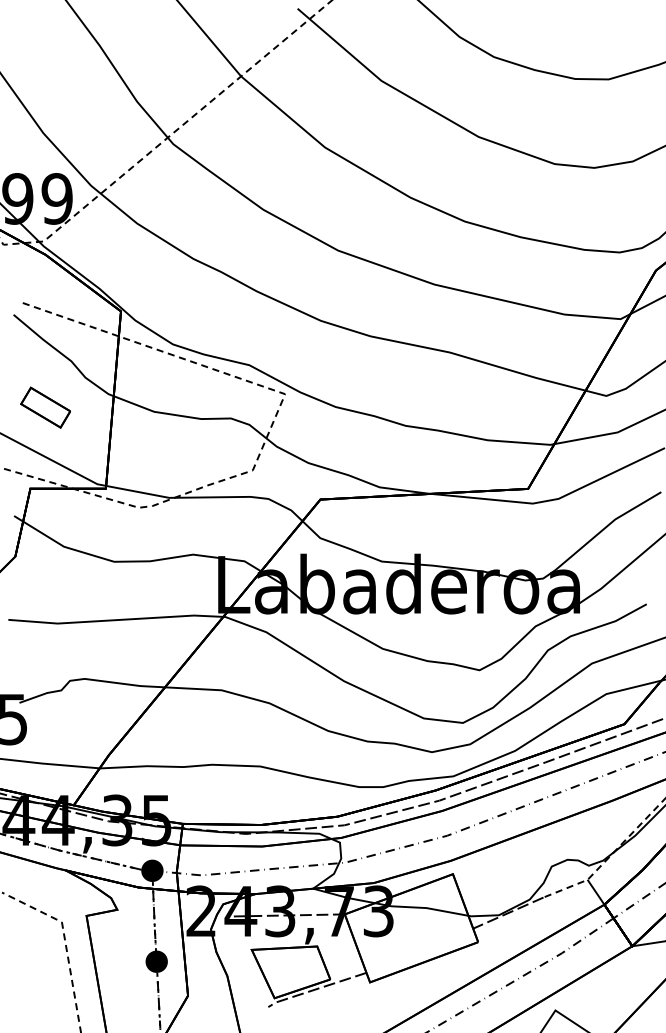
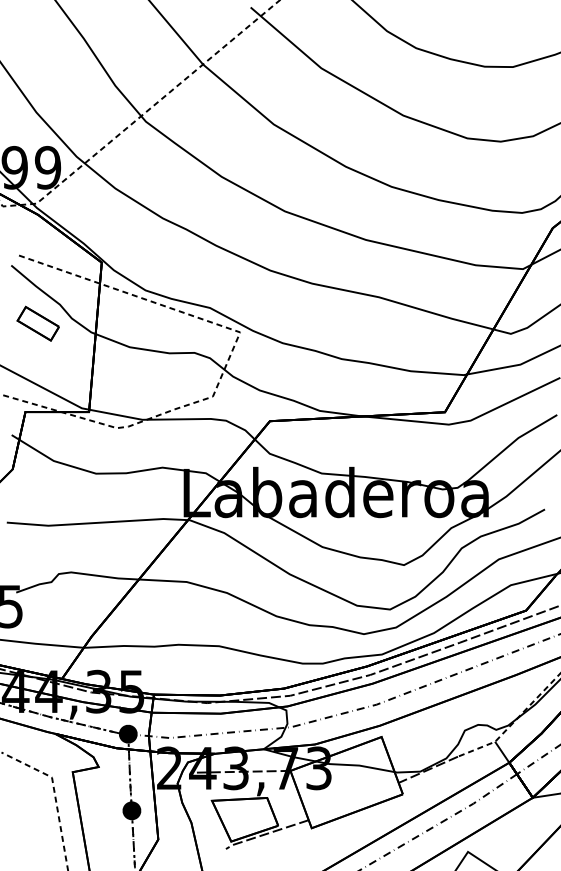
part: (44, 407) -> (37, 323), moved

